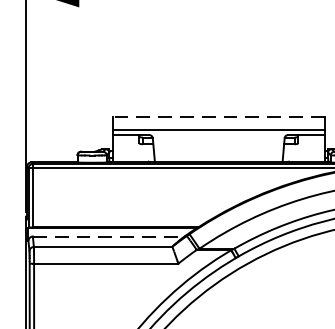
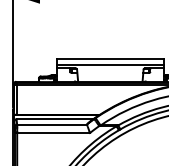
line: (217, 117) -> (109, 59), dashed -> solid
line: (110, 236) -> (55, 119), dashed -> solid

